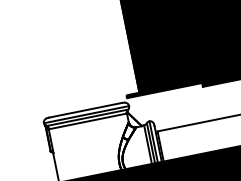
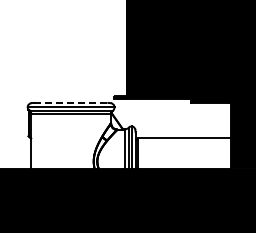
line: (85, 109) -> (71, 102), solid -> dashed

